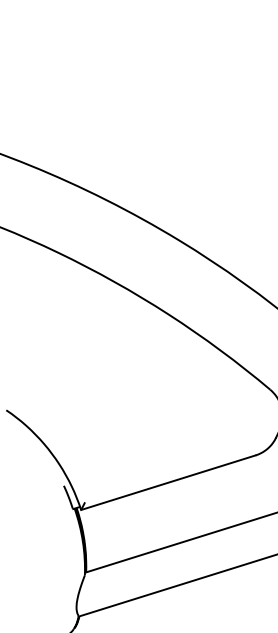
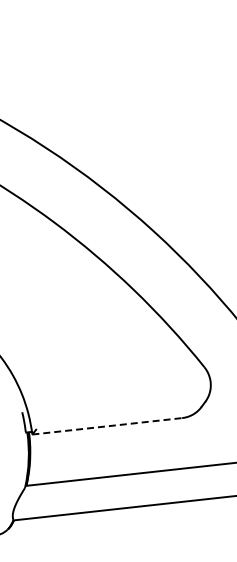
line: (168, 482) -> (107, 426), solid -> dashed

